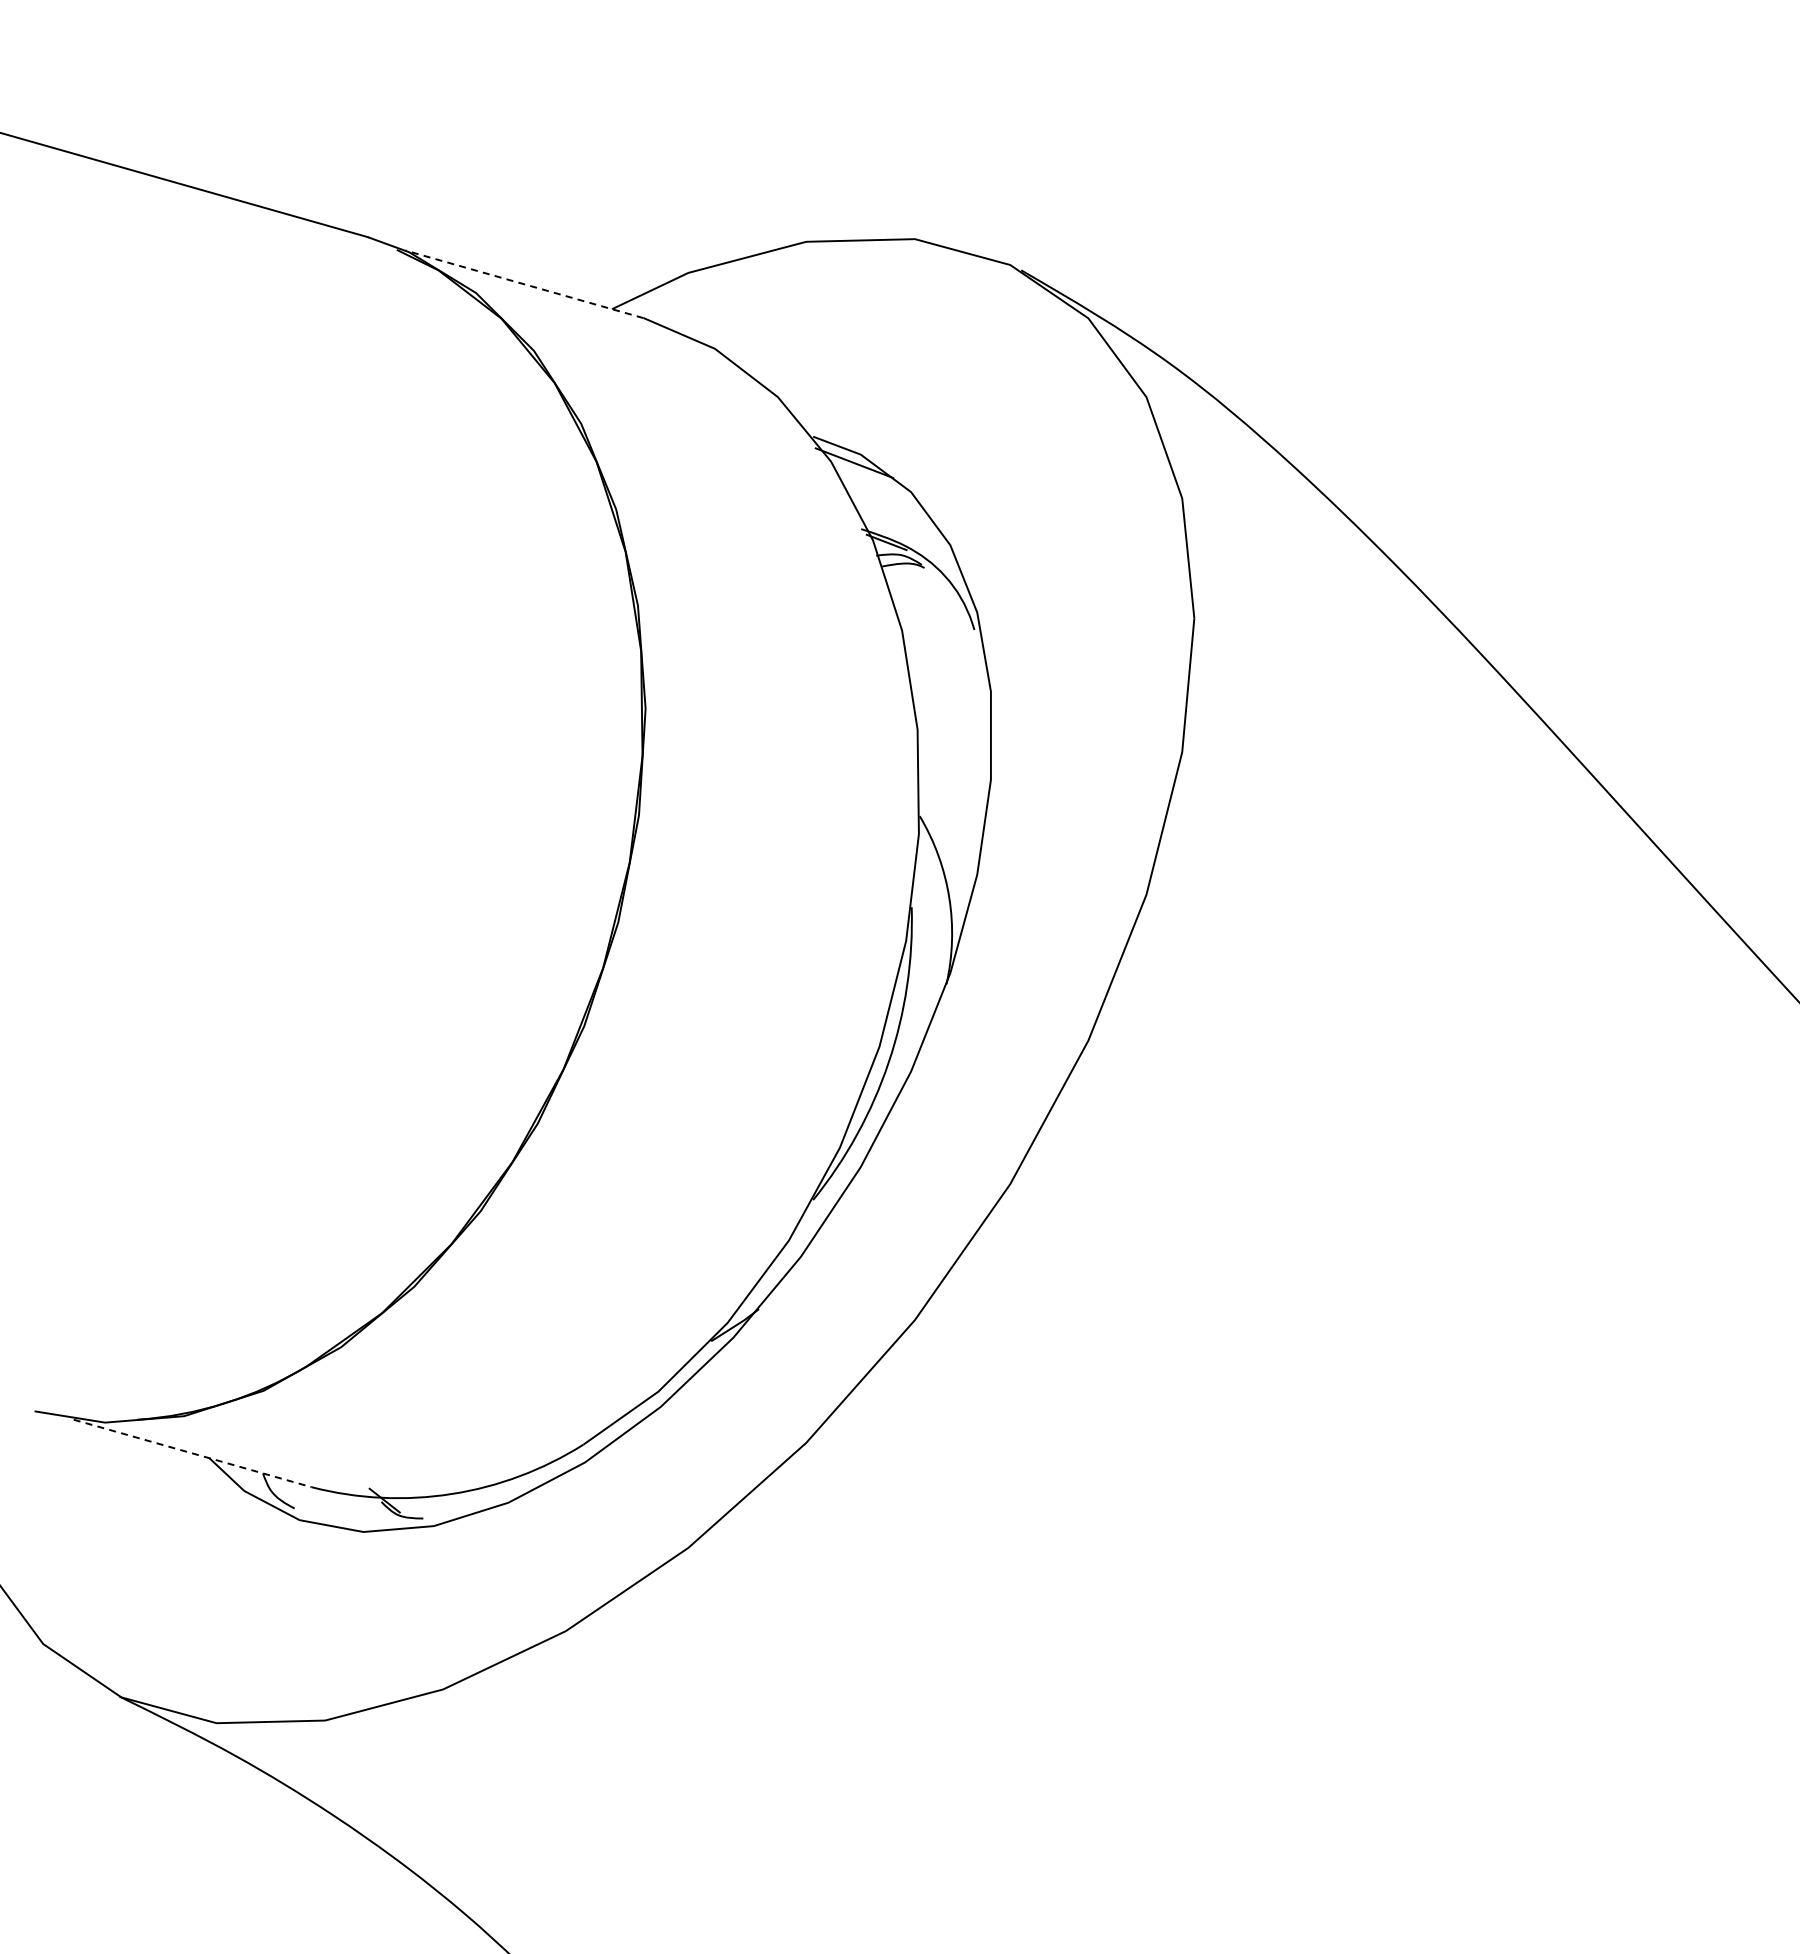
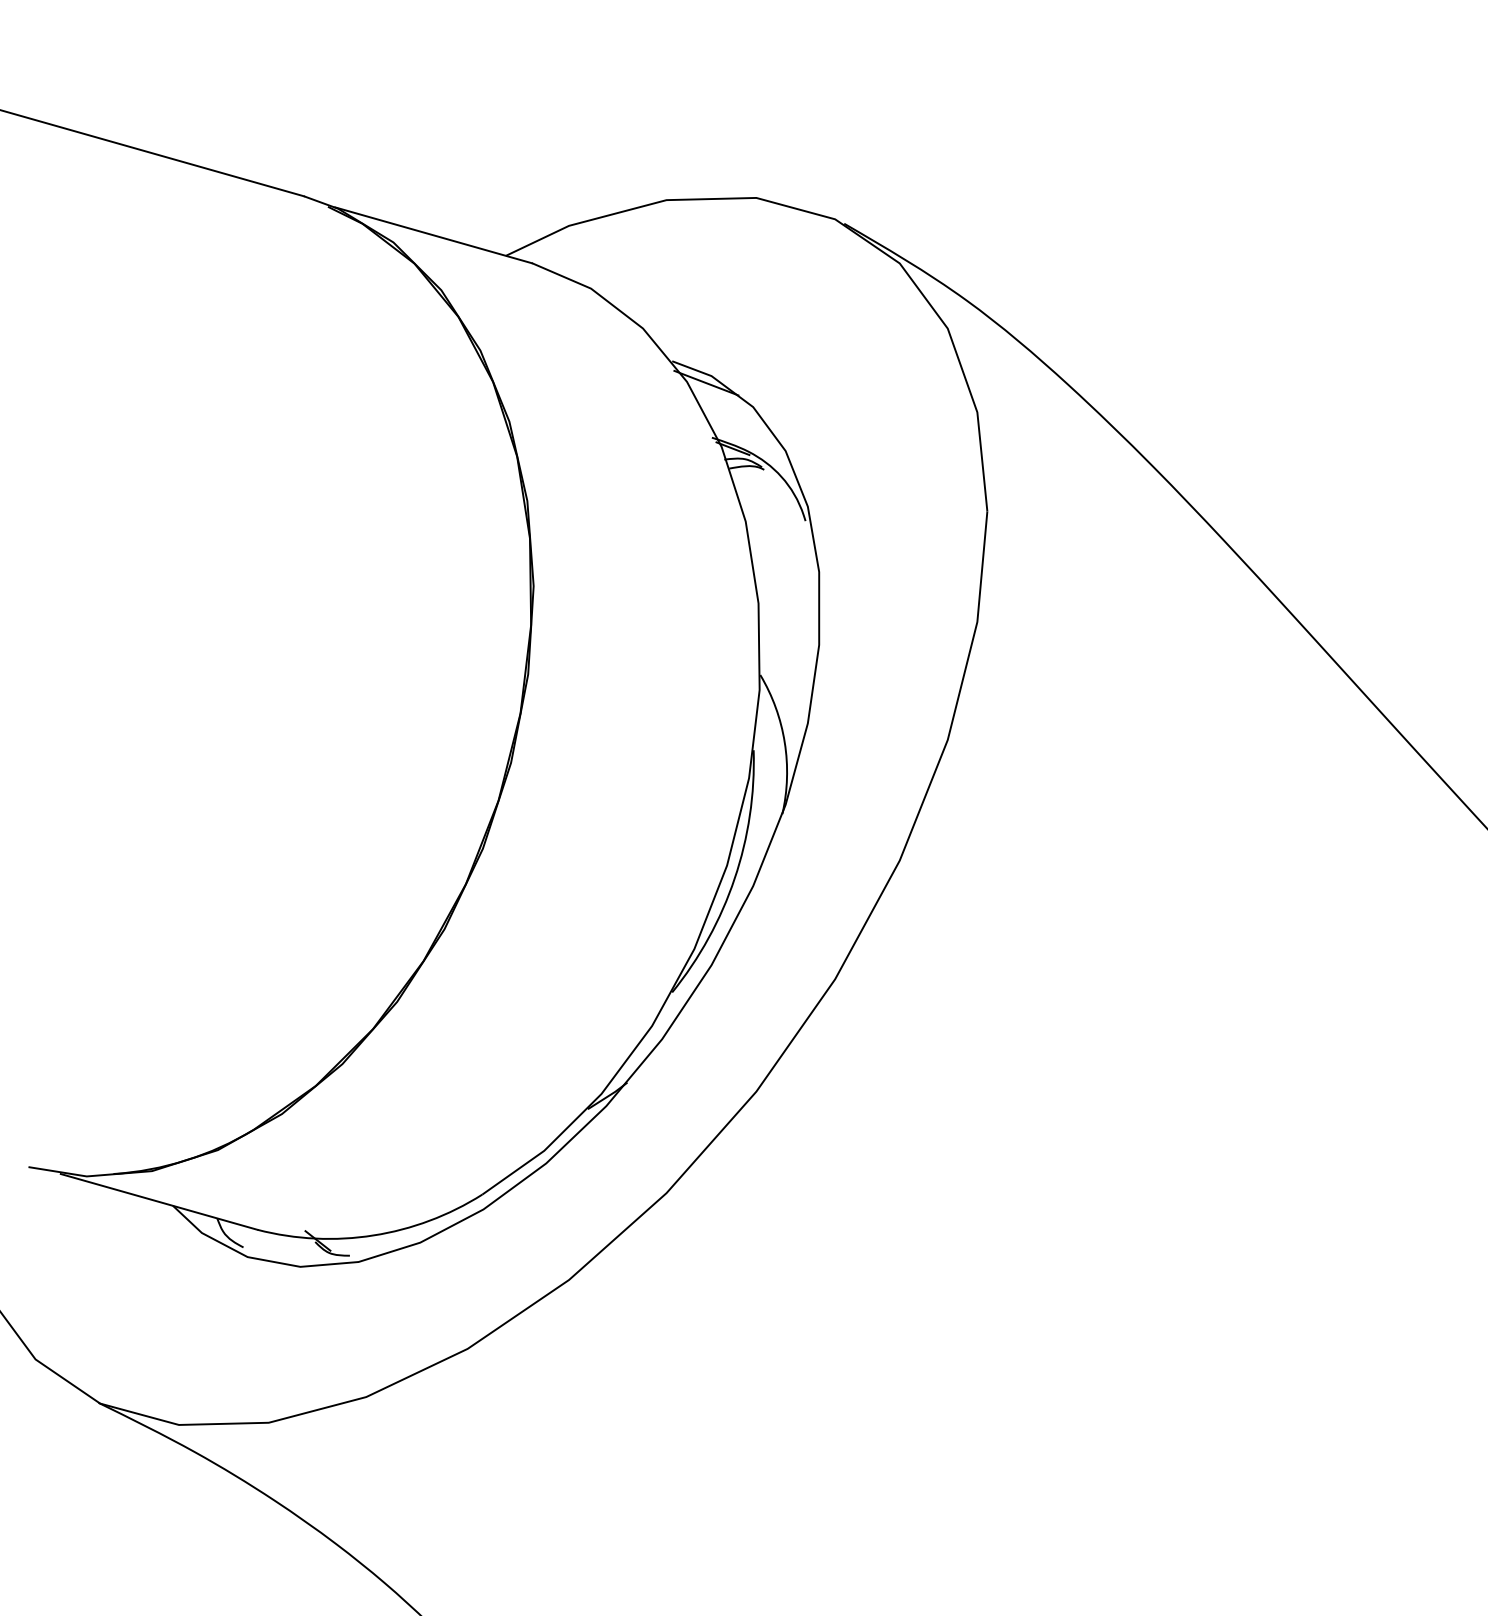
line: (524, 284) -> (433, 235), dashed -> solid
line: (192, 1453) -> (159, 1201), dashed -> solid

